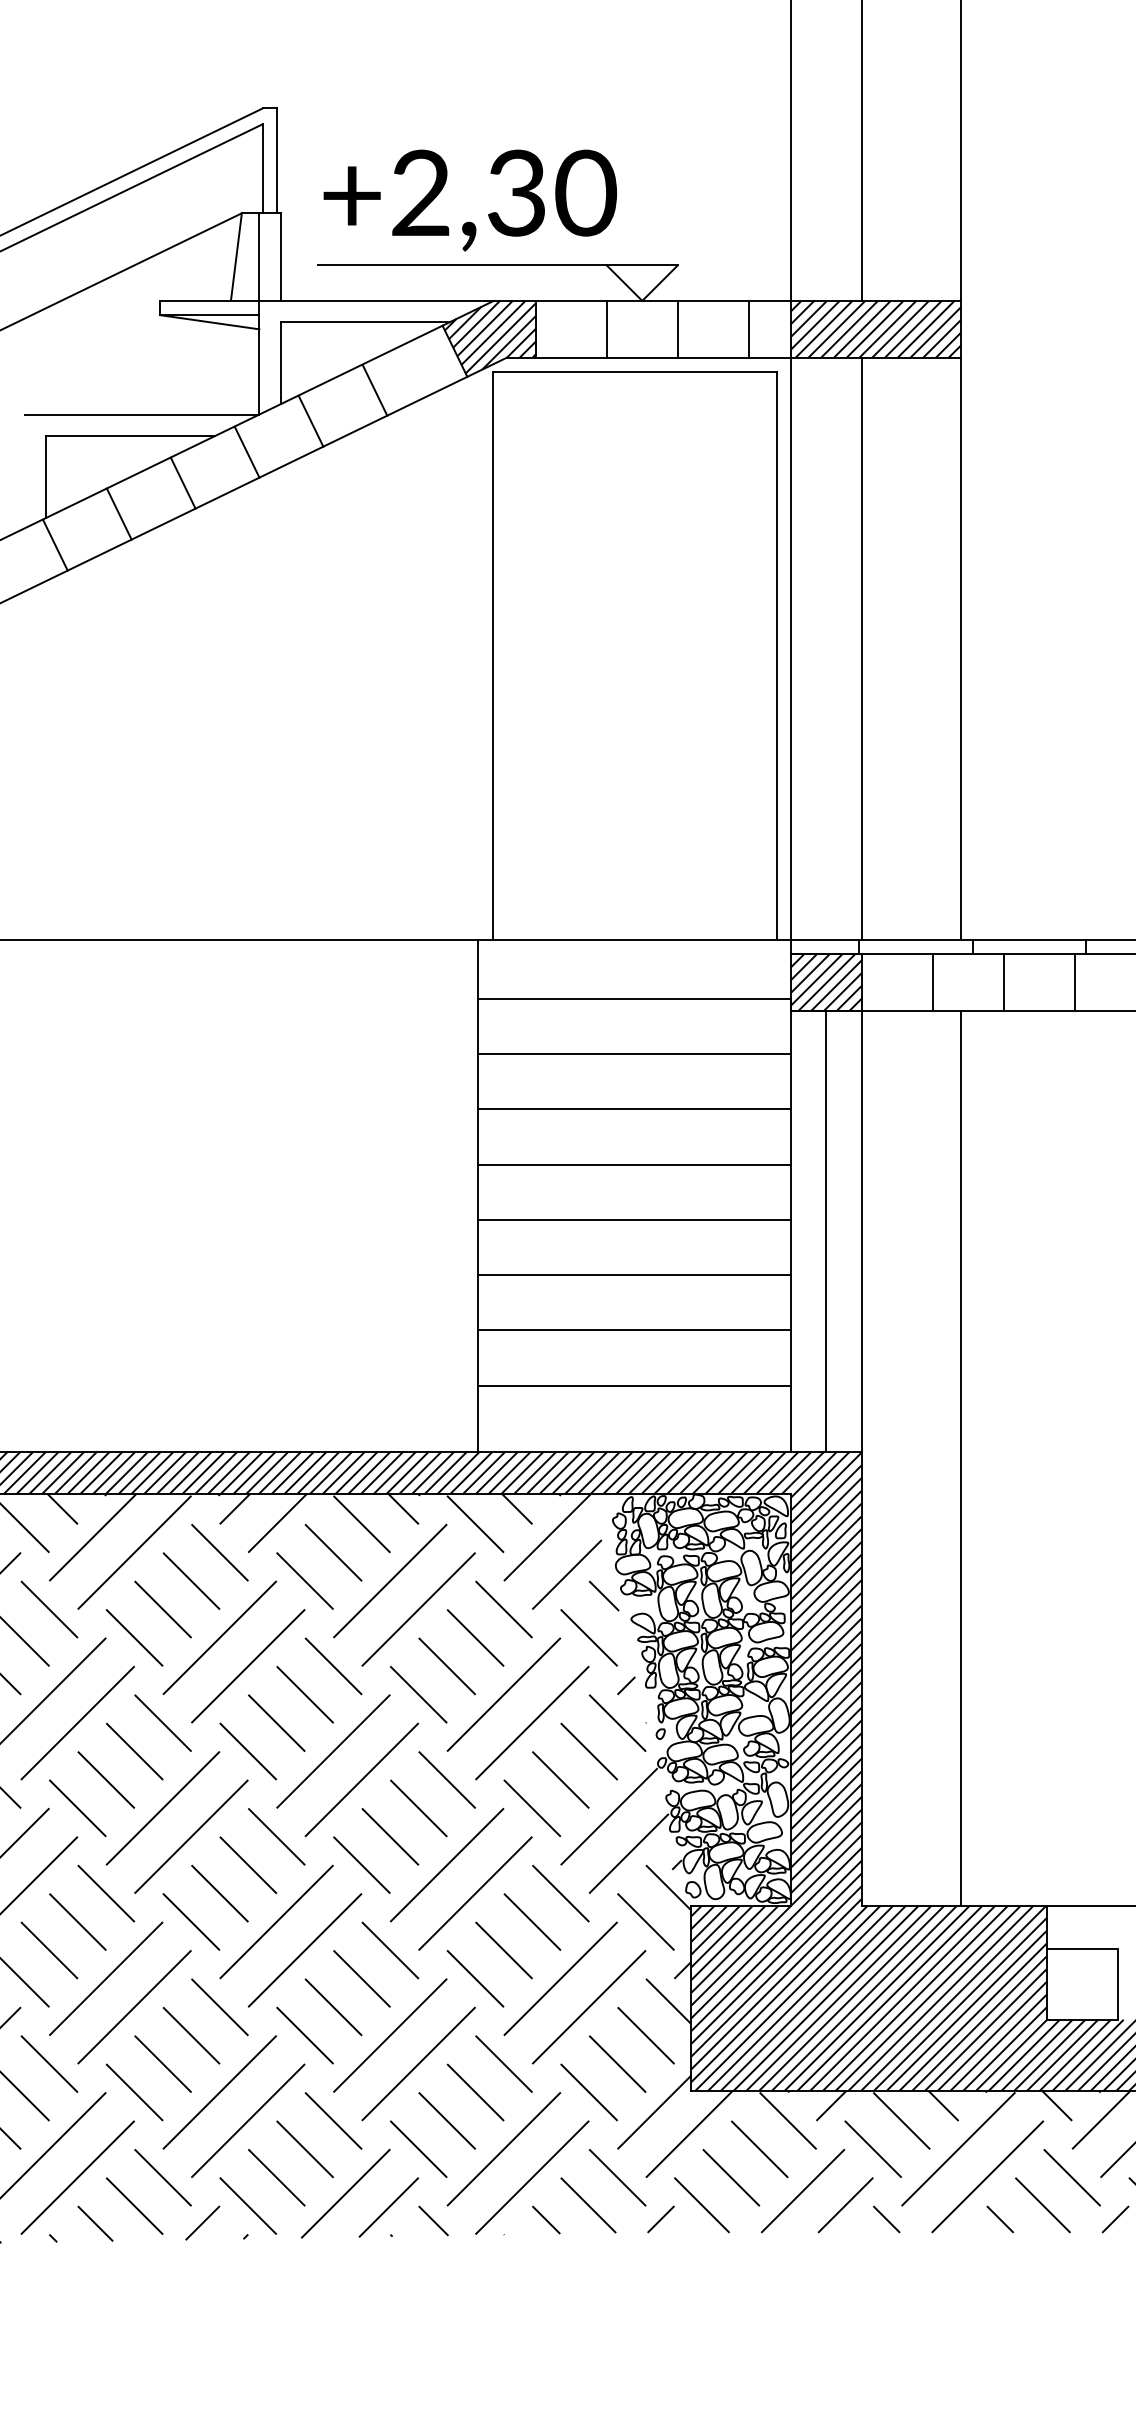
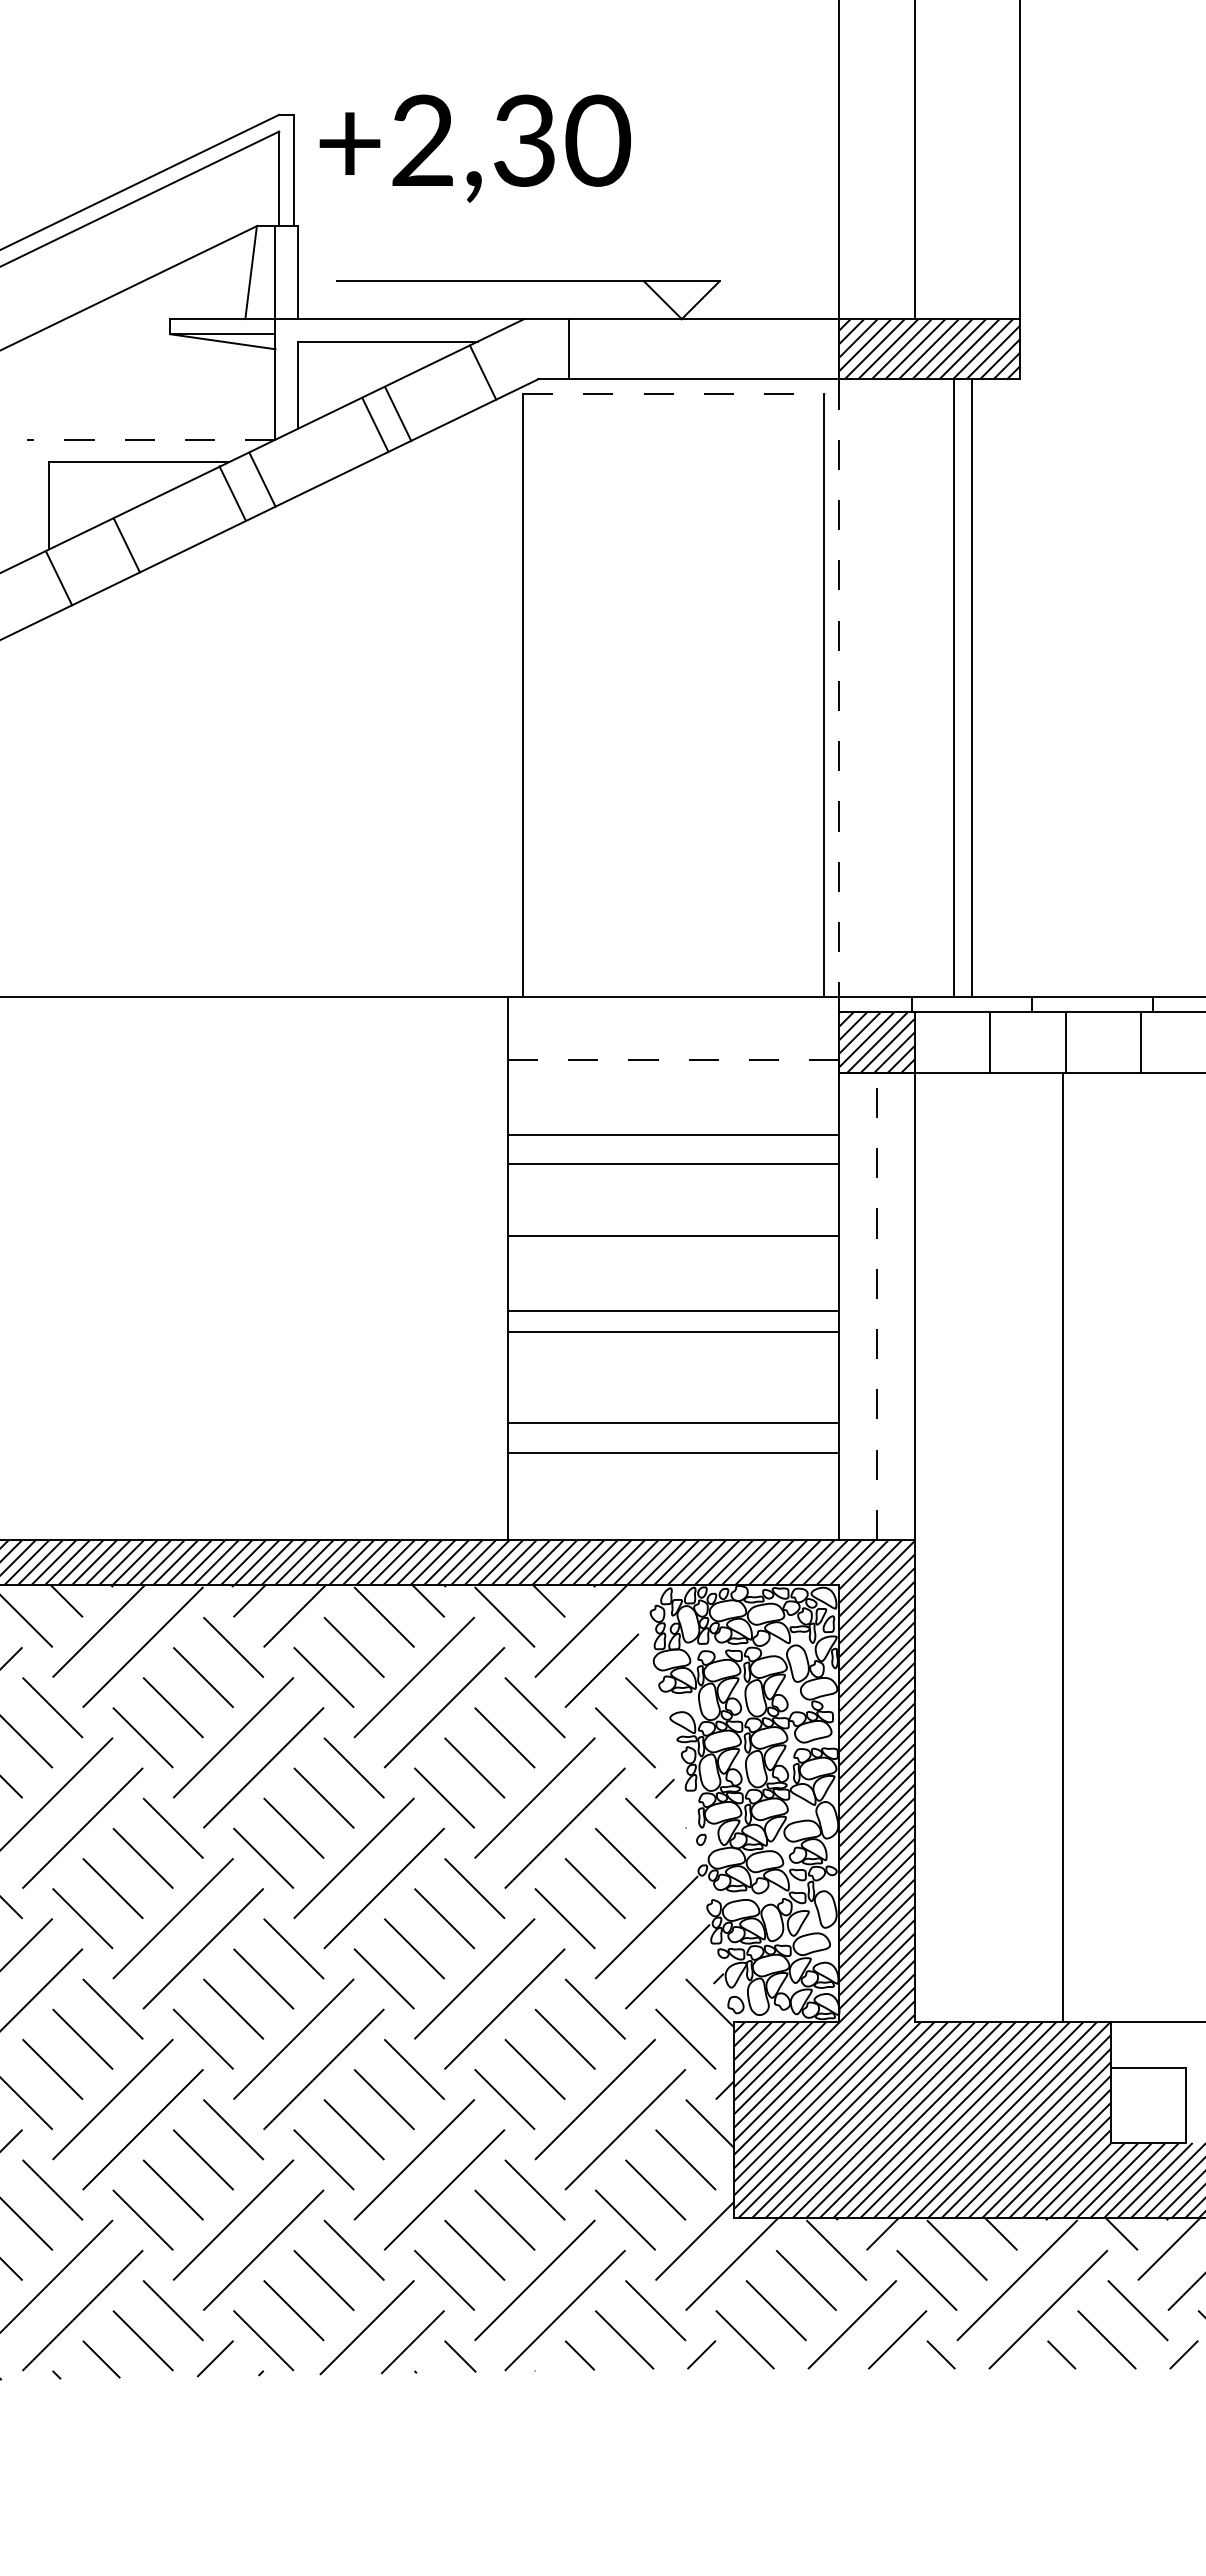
text: (469, 200) -> (474, 148), moved
line: (607, 329) -> (644, 349), removed
line: (678, 329) -> (720, 349), removed
line: (749, 329) -> (795, 349), removed
hatch: (490, 337) -> (520, 357), removed
line: (634, 371) -> (673, 394), solid -> dashed
line: (141, 414) -> (150, 439), solid -> dashed
line: (311, 420) -> (375, 424), moved
line: (183, 483) -> (232, 493), moved
line: (861, 649) -> (953, 688), moved
line: (961, 649) -> (972, 688), moved
line: (790, 655) -> (839, 695), solid -> dashed
line: (634, 998) -> (673, 1059), solid -> dashed
line: (634, 1054) -> (673, 1164), moved
line: (634, 1108) -> (673, 1134), moved
line: (634, 1220) -> (673, 1332), moved
line: (826, 1231) -> (877, 1306), solid -> dashed
line: (634, 1274) -> (673, 1310), moved
line: (634, 1330) -> (673, 1453), moved
line: (634, 1385) -> (673, 1423), moved
line: (961, 1458) -> (1063, 1547), moved

